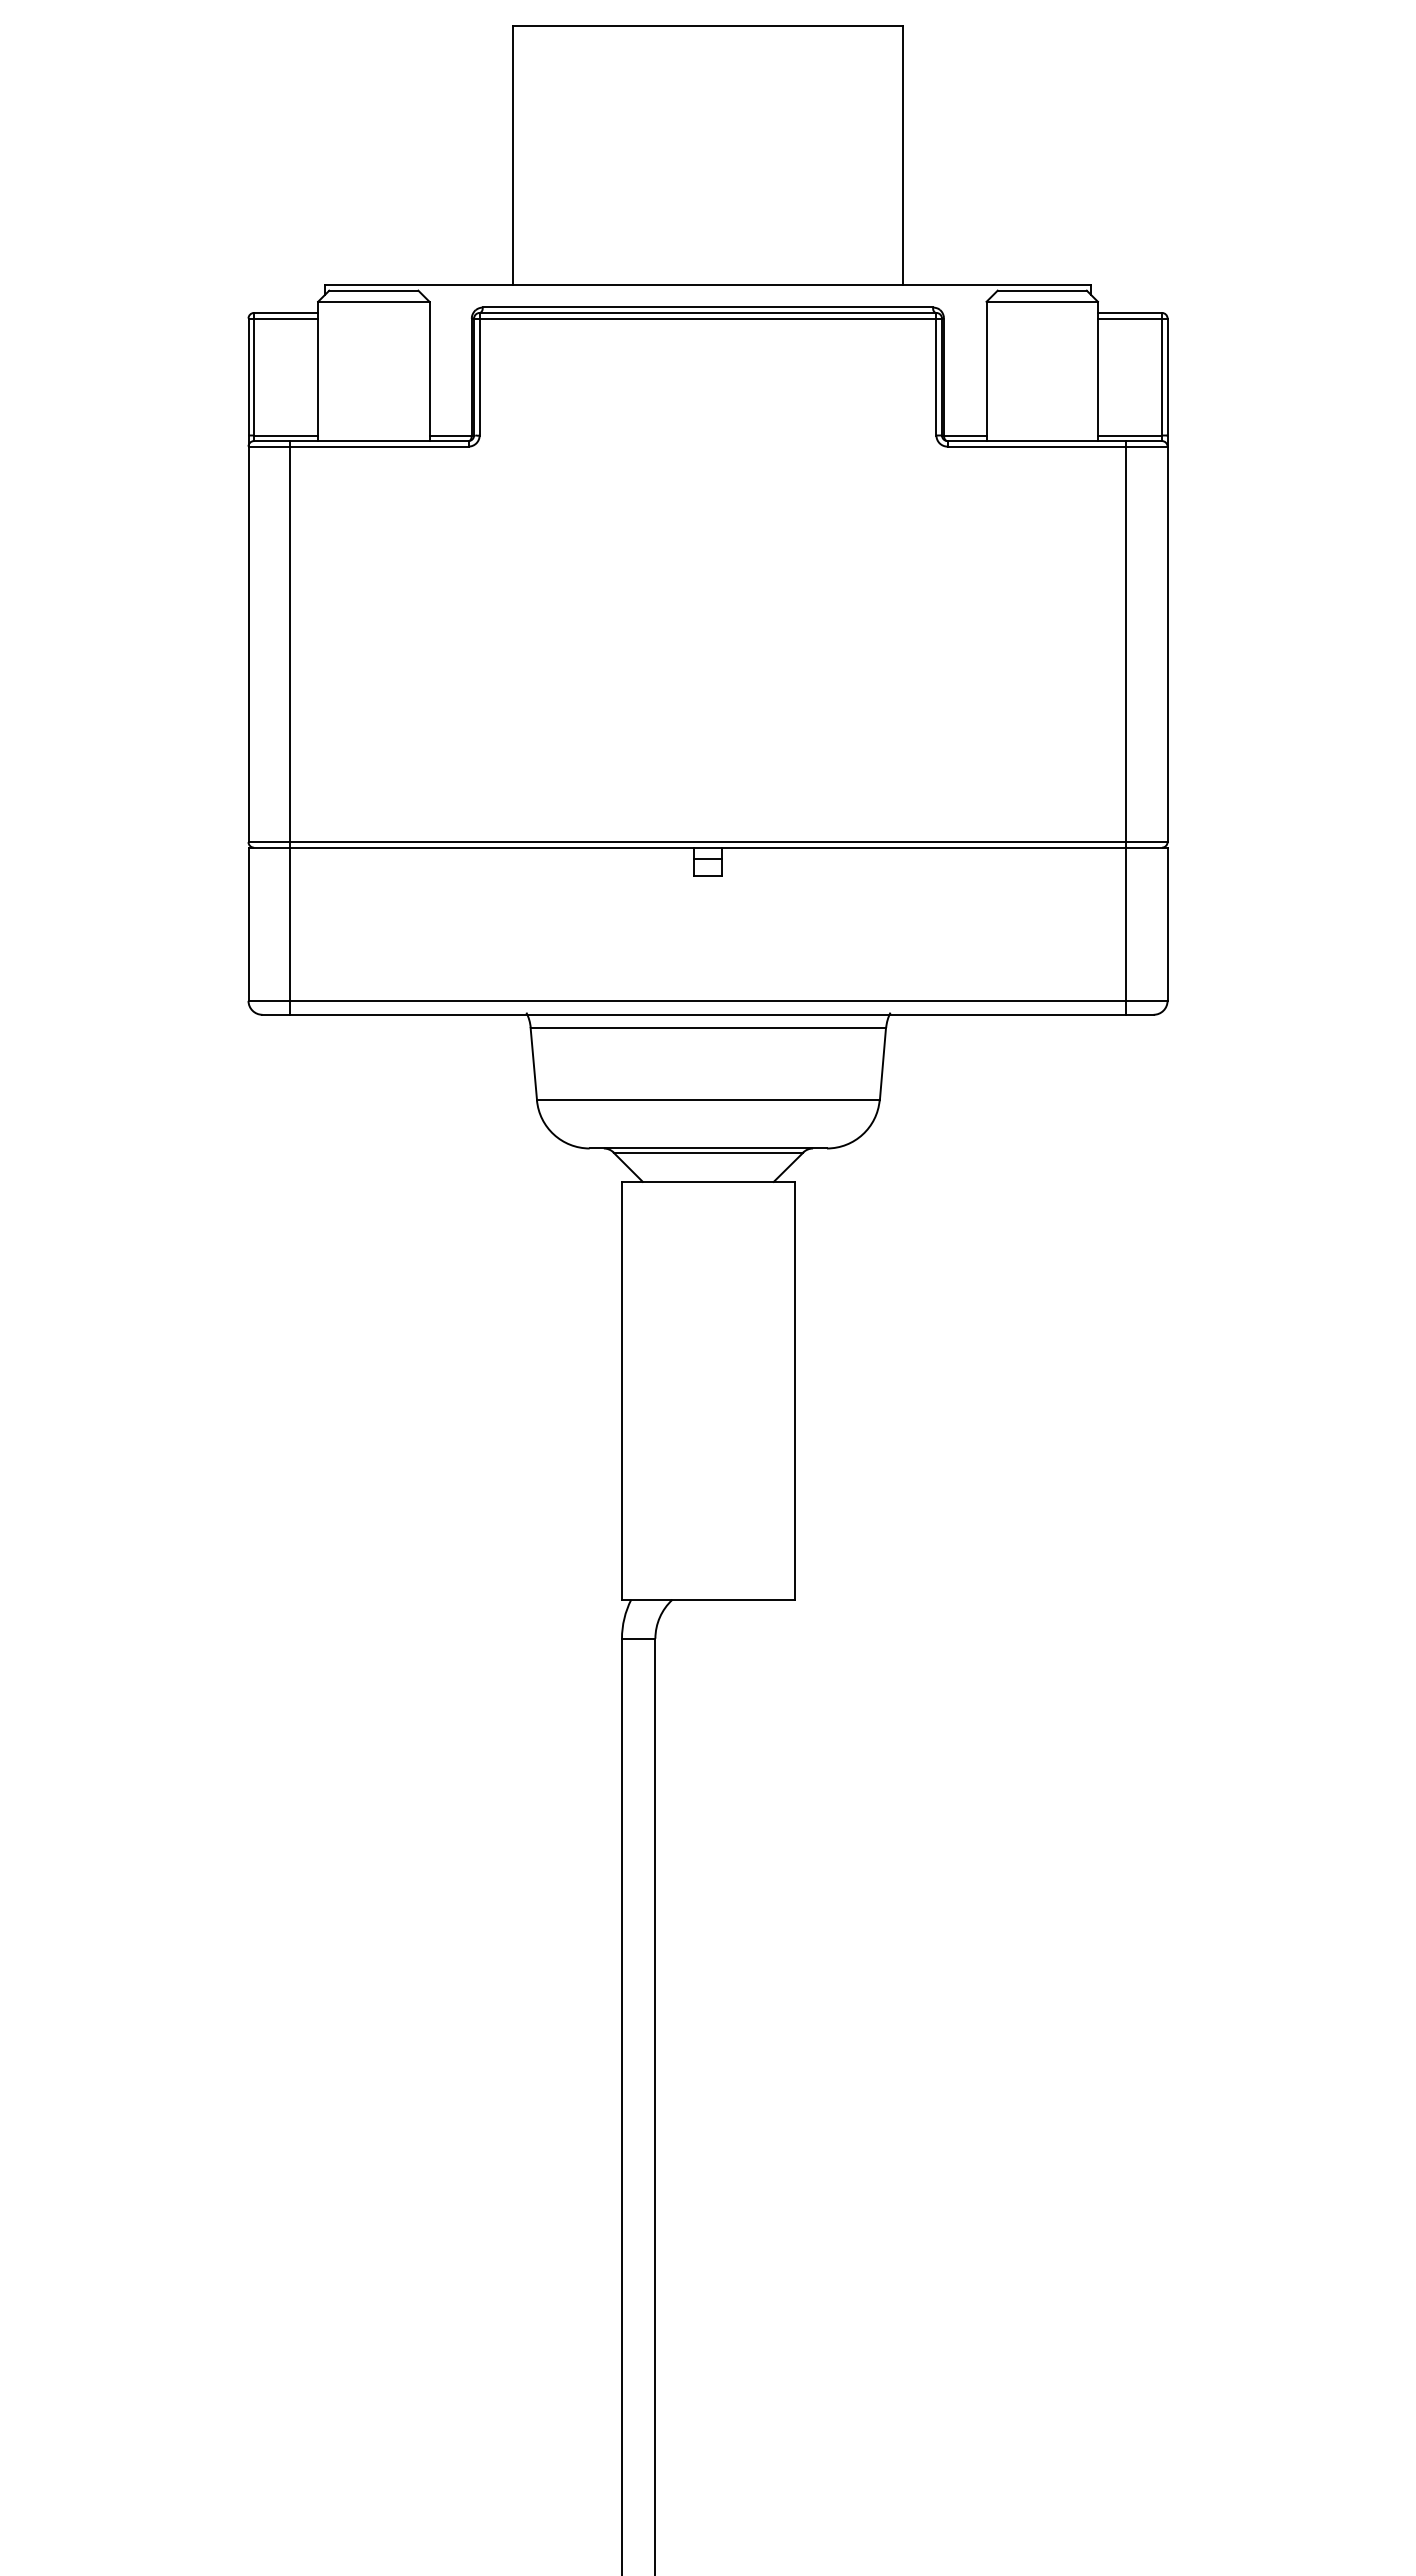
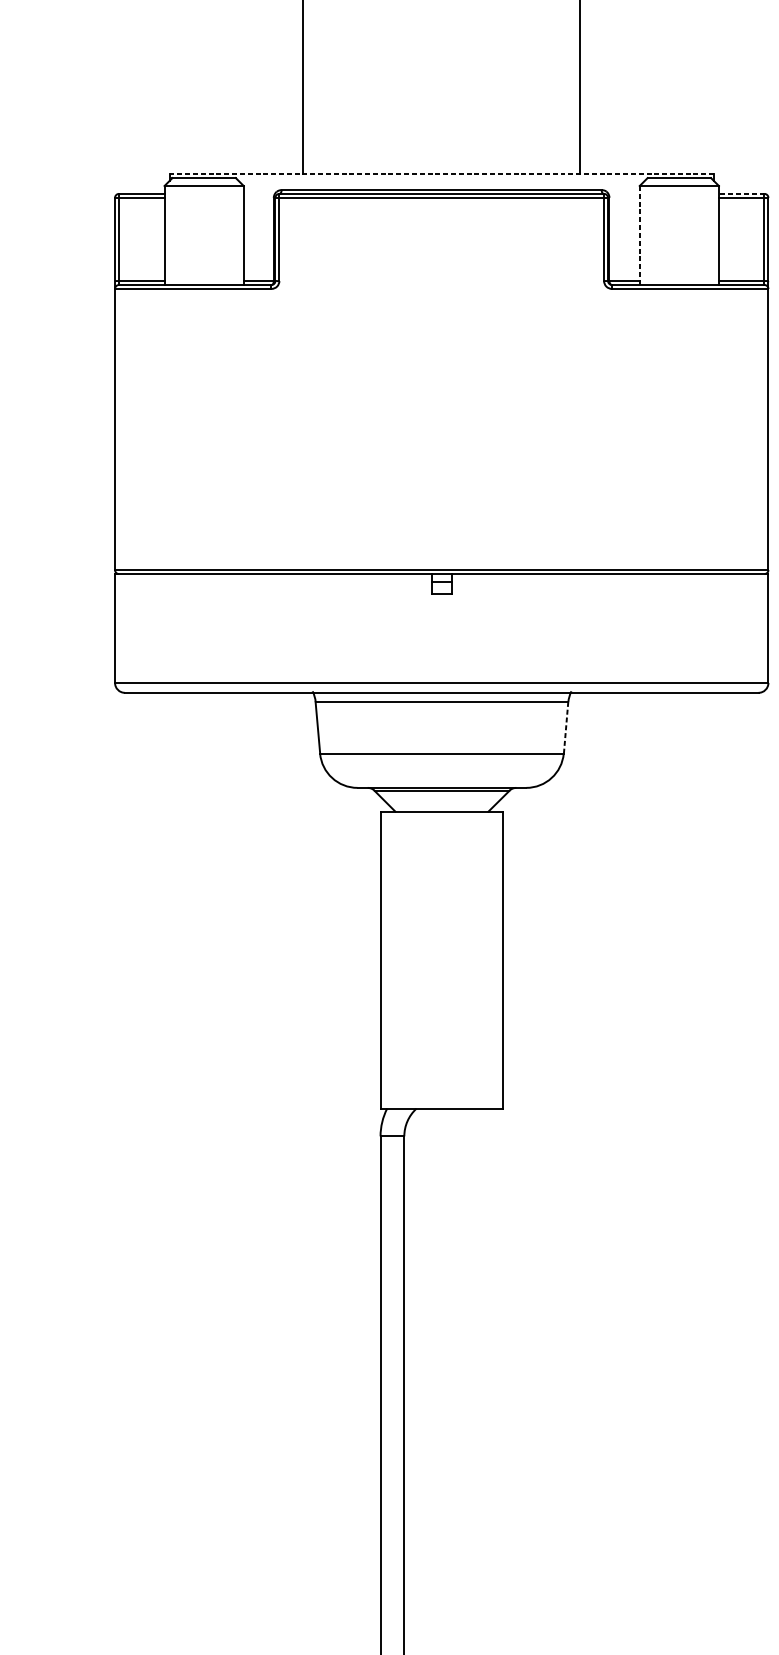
line: (708, 285) -> (442, 174), solid -> dashed
line: (1129, 312) -> (741, 193), solid -> dashed
line: (986, 371) -> (639, 235), solid -> dashed
line: (290, 727) -> (144, 488), removed
line: (1125, 727) -> (738, 488), removed
line: (882, 1063) -> (565, 727), solid -> dashed

